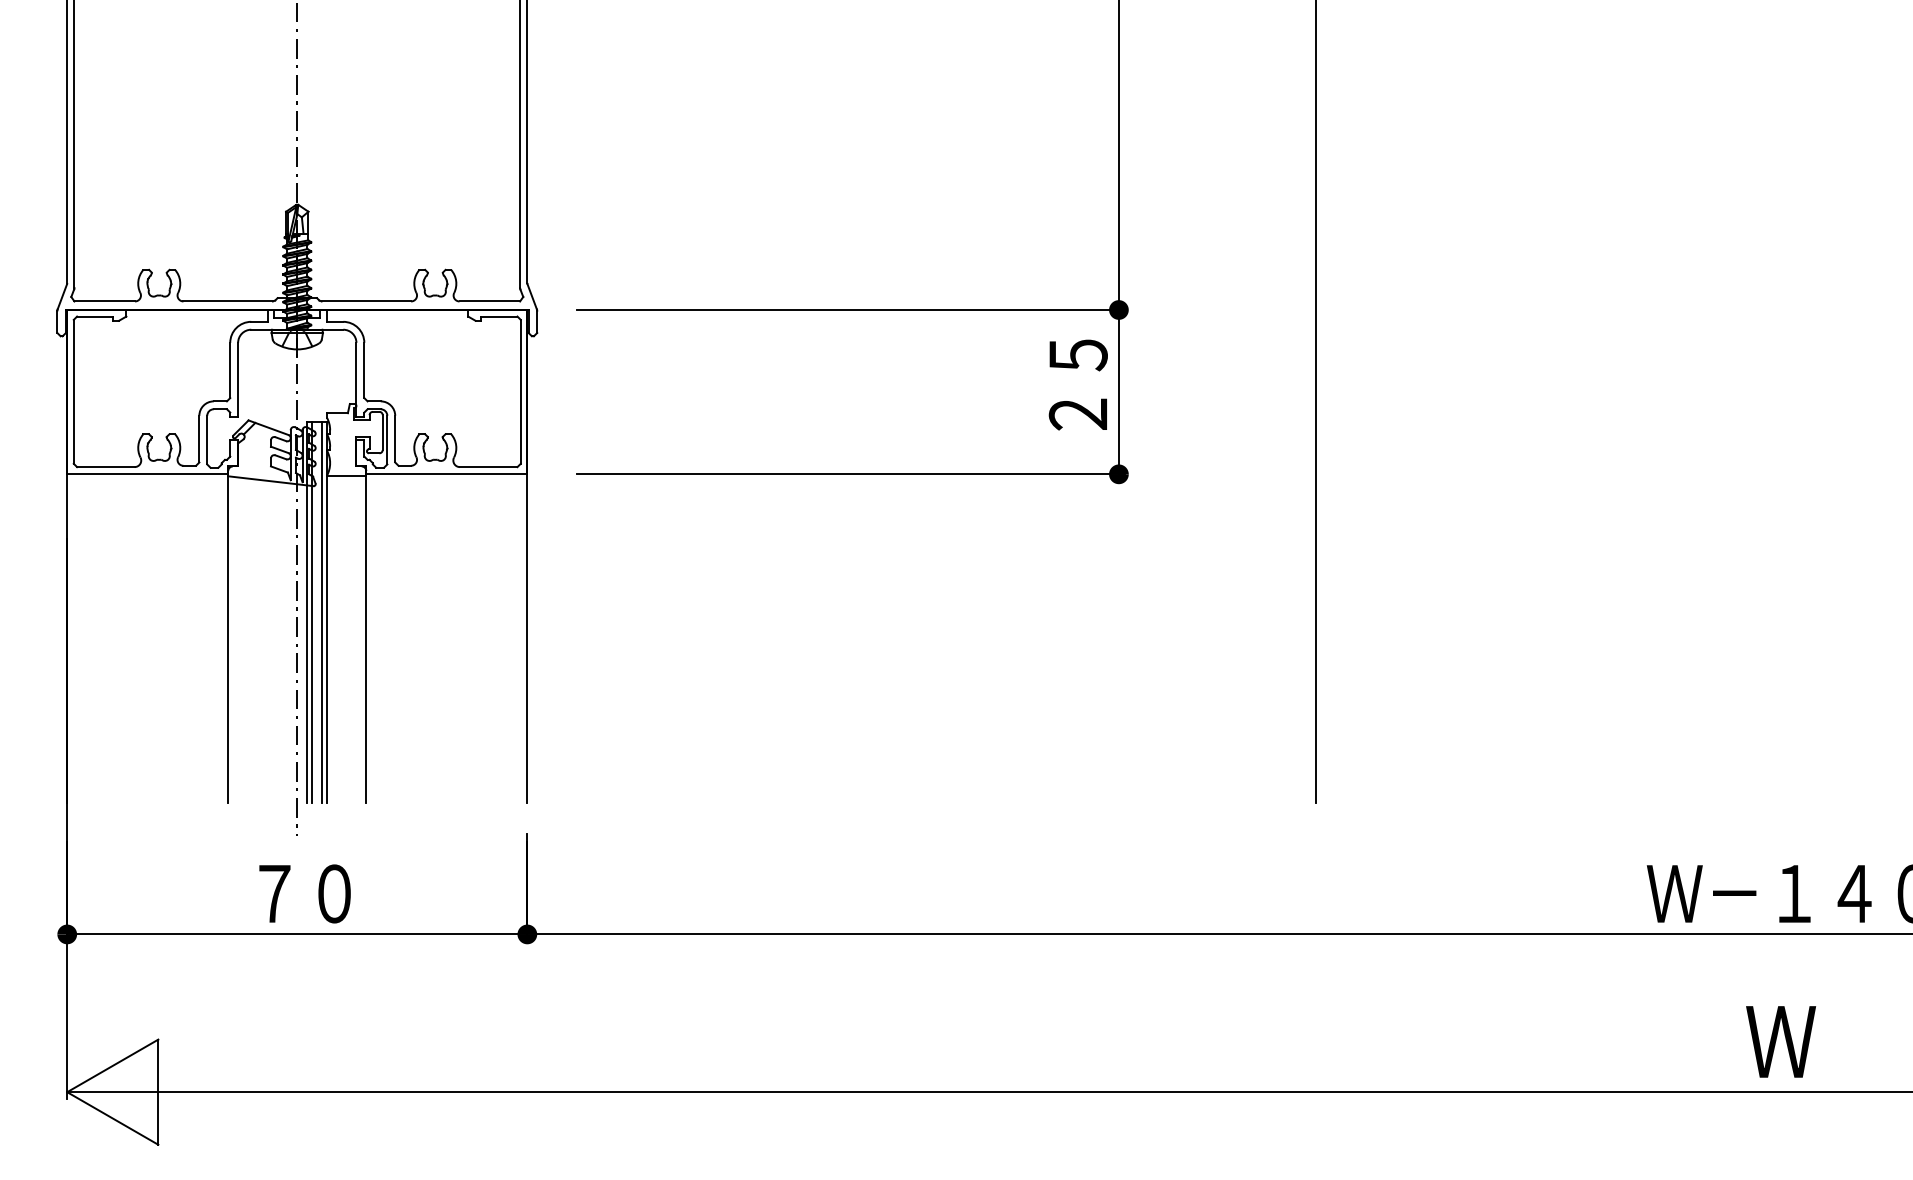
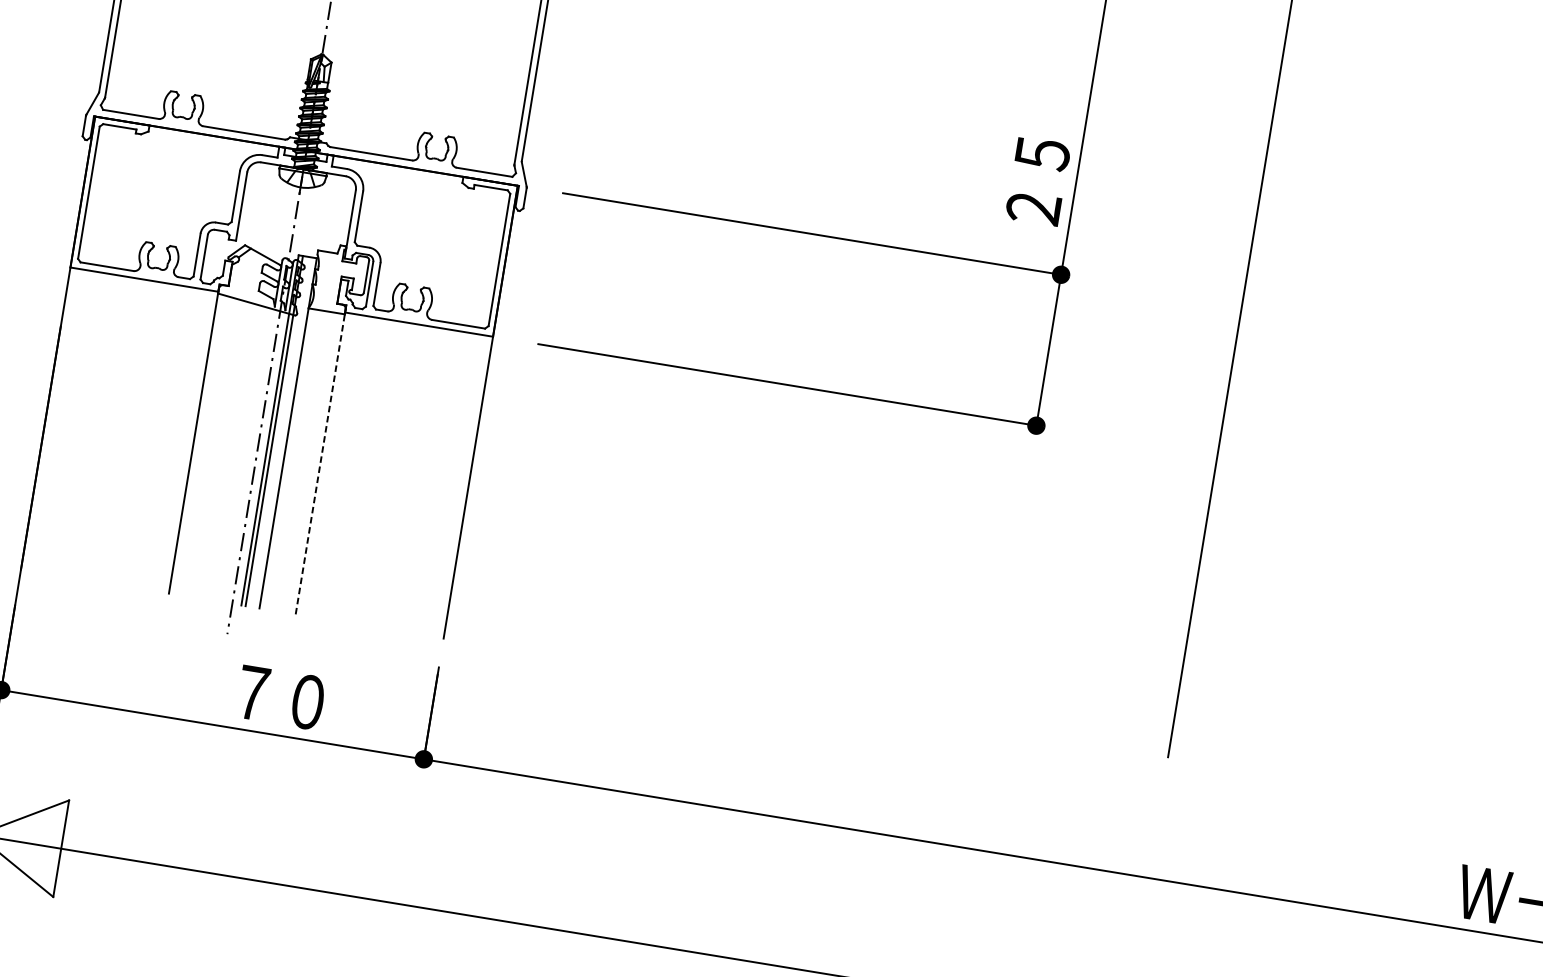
text: (1077, 384) -> (1037, 180), moved
line: (322, 611) -> (284, 431), removed
line: (366, 635) -> (321, 460), solid -> dashed
text: (304, 893) -> (280, 697), moved

